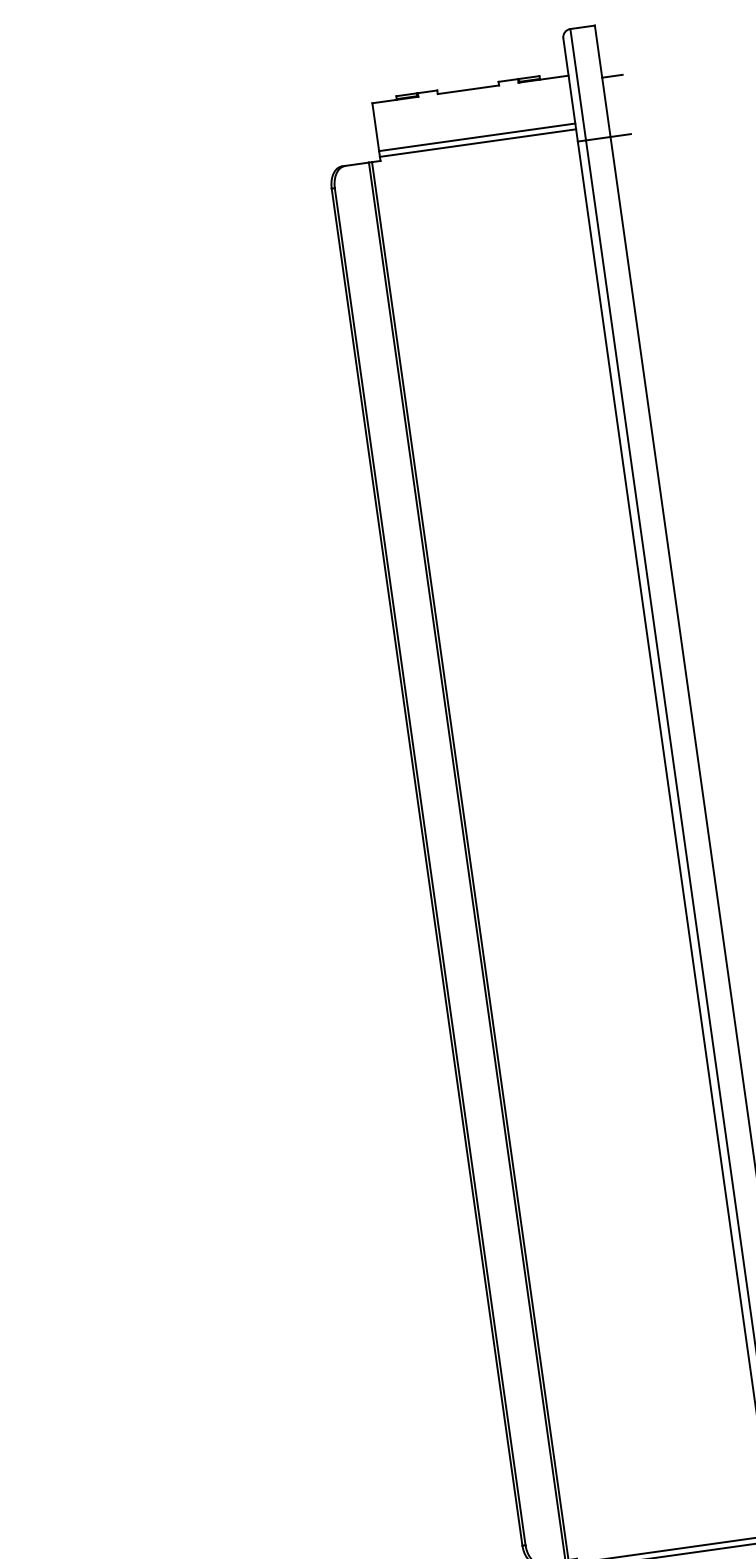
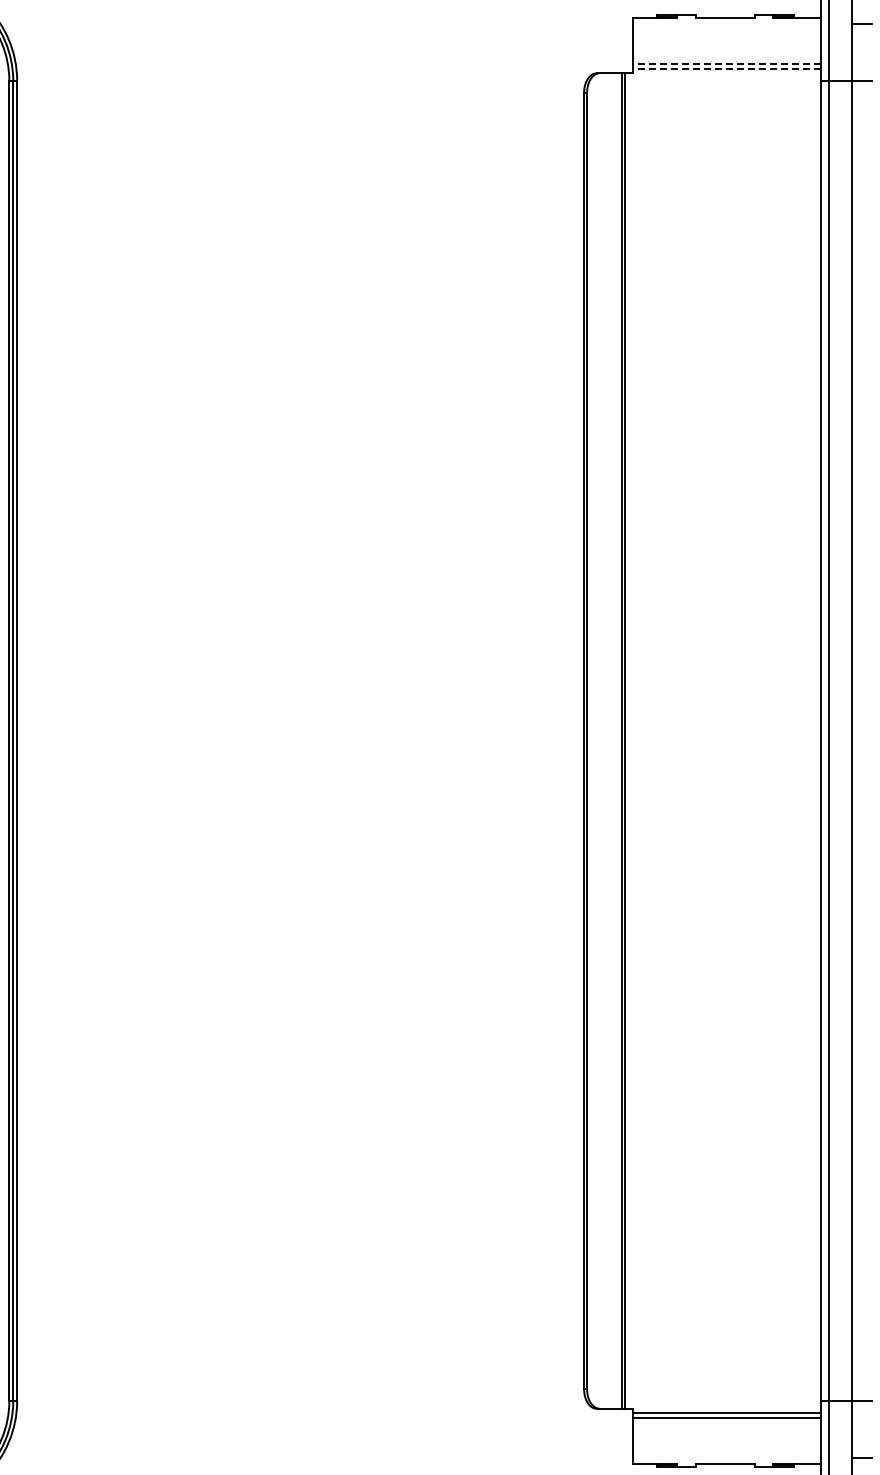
line: (477, 136) -> (727, 63), solid -> dashed
line: (478, 143) -> (727, 69), solid -> dashed

